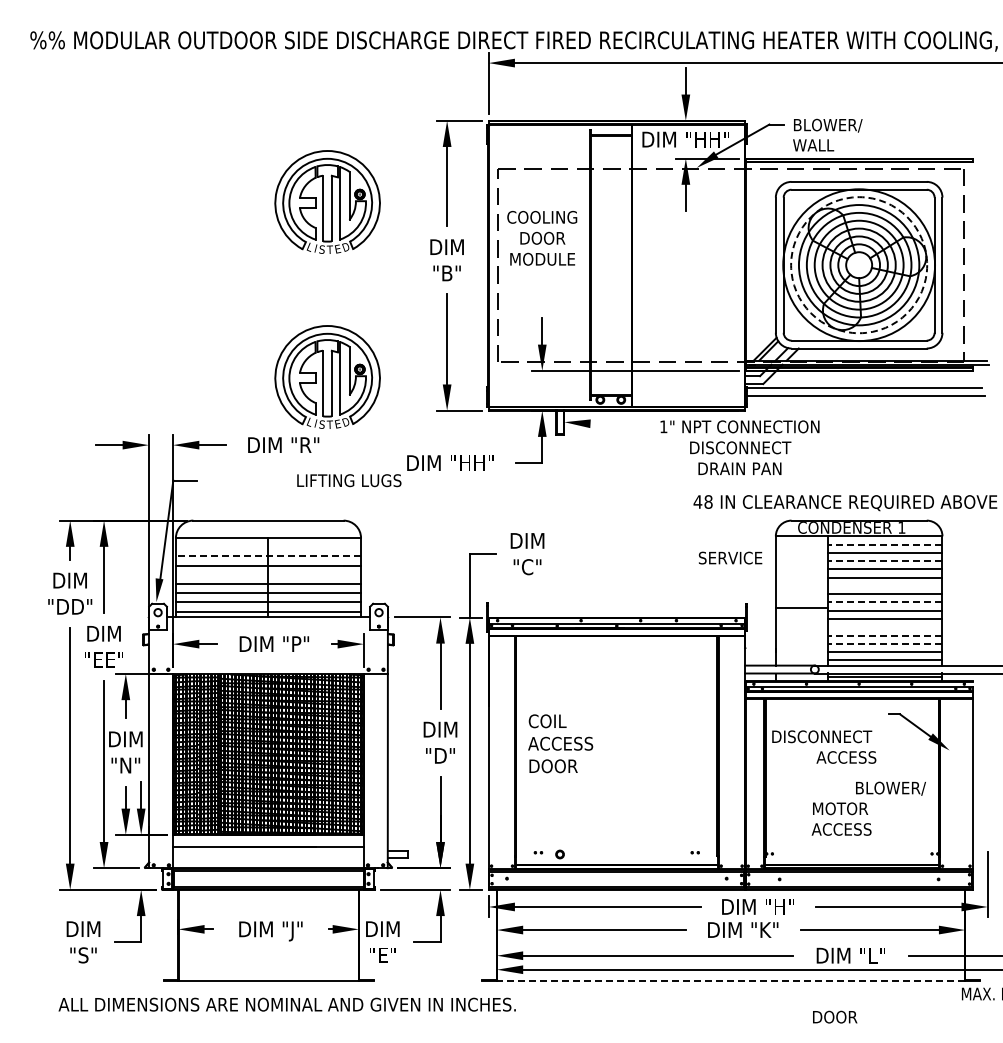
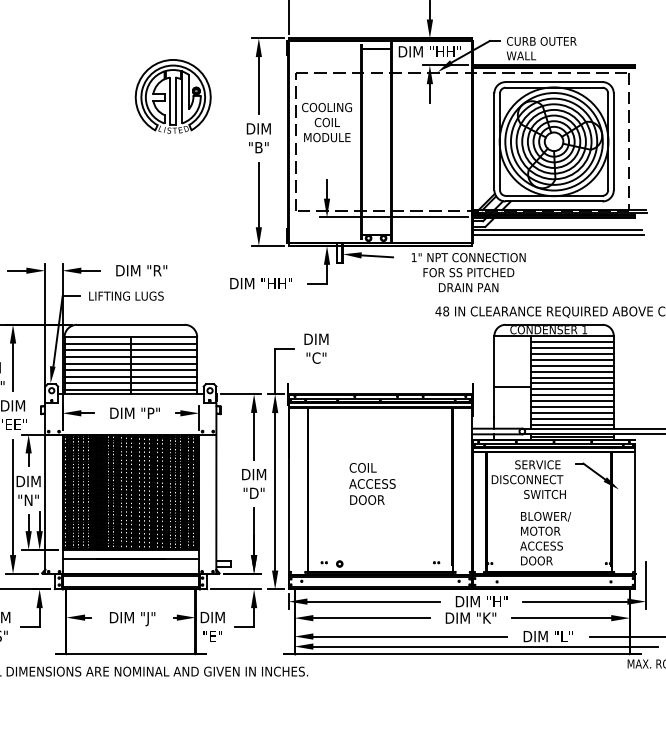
text: (841, 125) -> (541, 41), BLOWER/ -> CURB OUTER
text: (542, 237) -> (327, 121), DOOR -> COIL
circle: (859, 265) -> (554, 142), dashed -> solid
part: (327, 376) -> (173, 221), removed
line: (612, 424) -> (377, 255), added
text: (739, 447) -> (468, 272), DISCONNECT -> FOR SS PITCHED
text: (349, 480) -> (126, 296), moved
line: (884, 544) -> (572, 341), dashed -> solid
line: (268, 547) -> (130, 344), added
line: (268, 556) -> (130, 350), dashed -> solid
text: (730, 557) -> (537, 464), moved
line: (884, 561) -> (572, 354), dashed -> solid
line: (268, 574) -> (130, 363), added
line: (884, 585) -> (572, 371), added
line: (884, 602) -> (572, 383), dashed -> solid
line: (884, 627) -> (572, 401), added
line: (884, 635) -> (572, 407), dashed -> solid
line: (884, 643) -> (572, 412), dashed -> solid
text: (560, 743) -> (372, 483), moved
text: (846, 757) -> (545, 494), ACCESS -> SWITCH
text: (890, 788) -> (545, 516), moved
line: (731, 980) -> (462, 654), dashed -> solid
text: (835, 1016) -> (537, 560), moved

